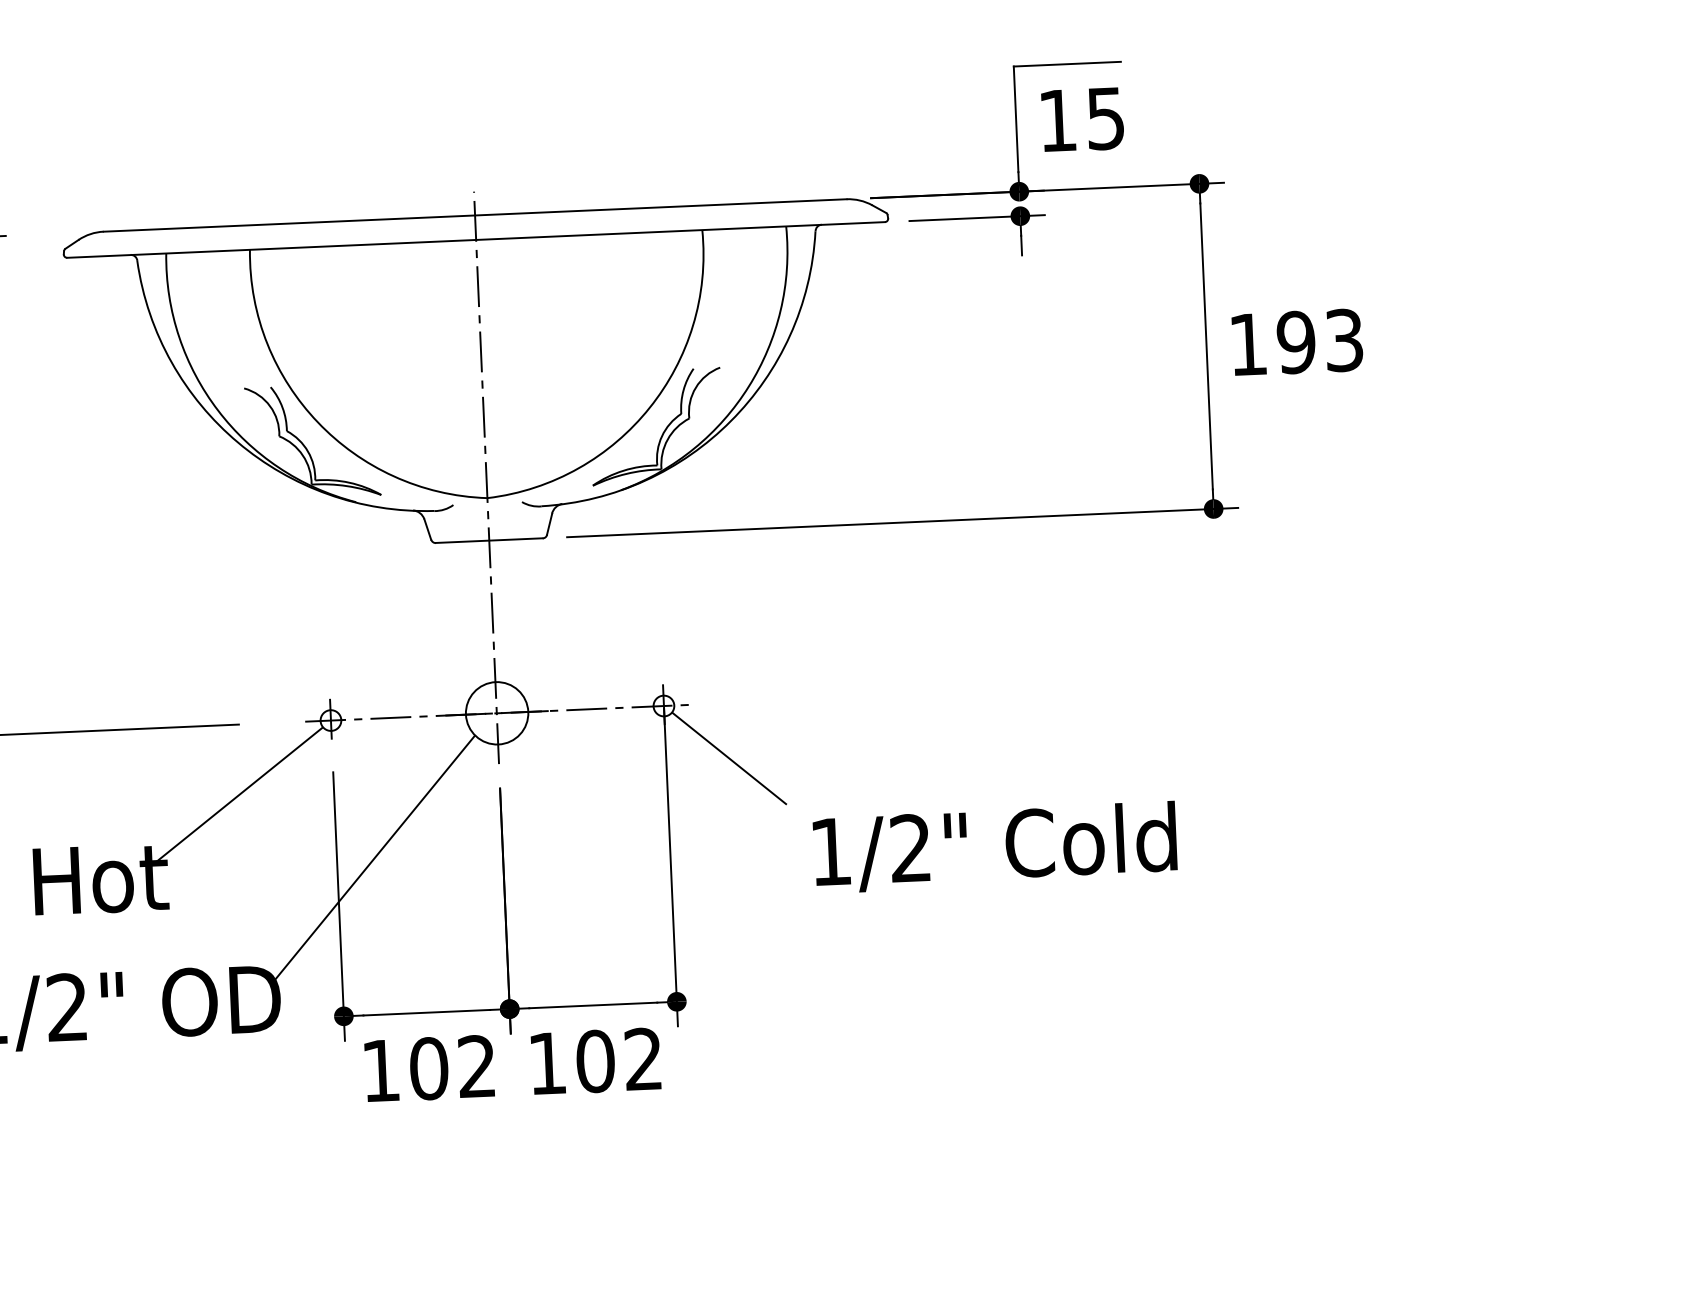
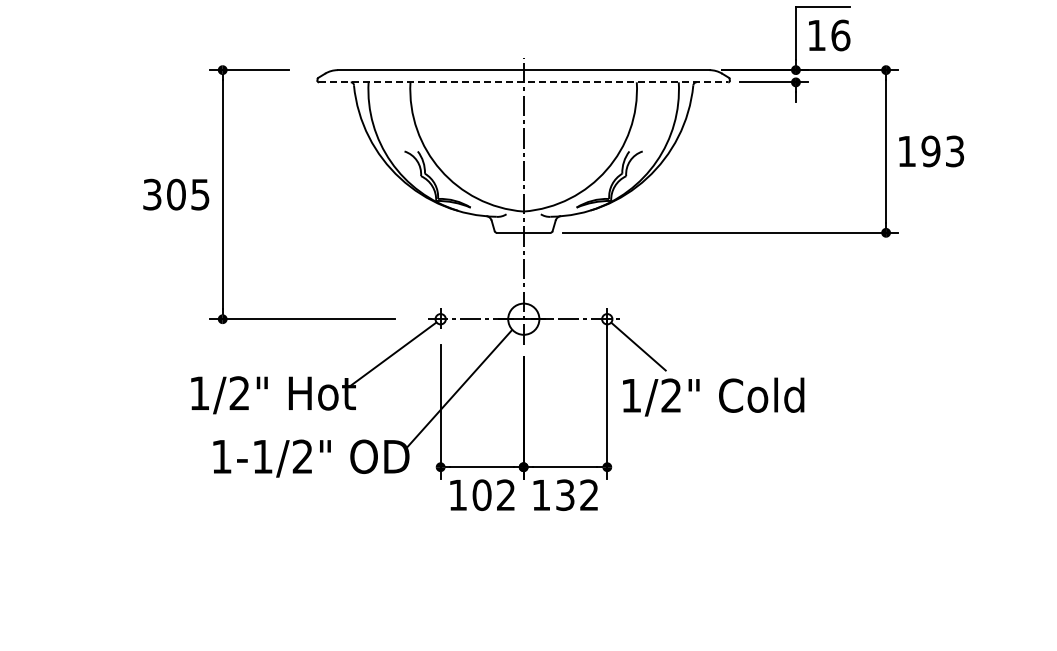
text: (1105, 118) -> (840, 35), 15 -> 16
line: (475, 240) -> (523, 82), solid -> dashed
text: (994, 846) -> (713, 396), moved
text: (595, 1061) -> (565, 495), 102 -> 132

